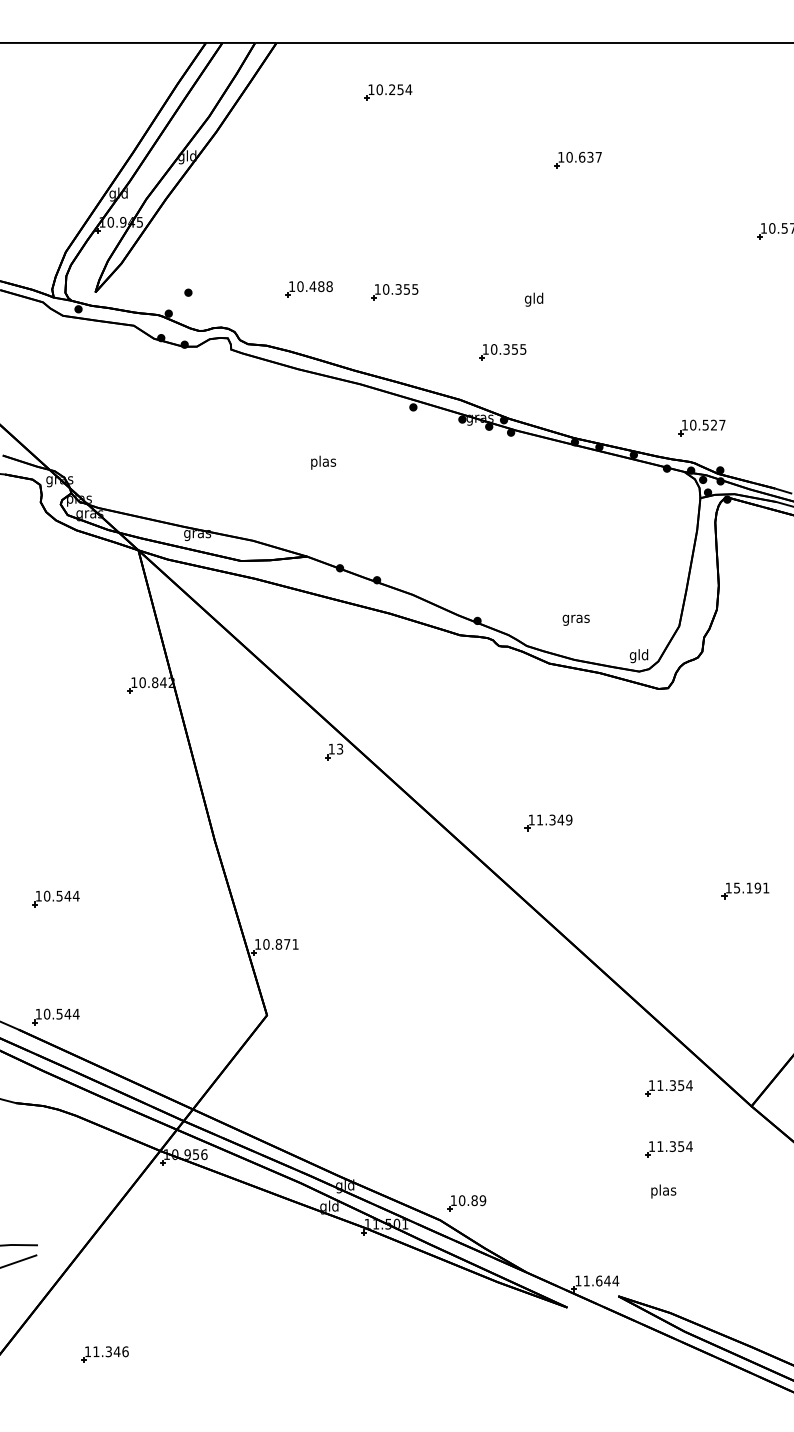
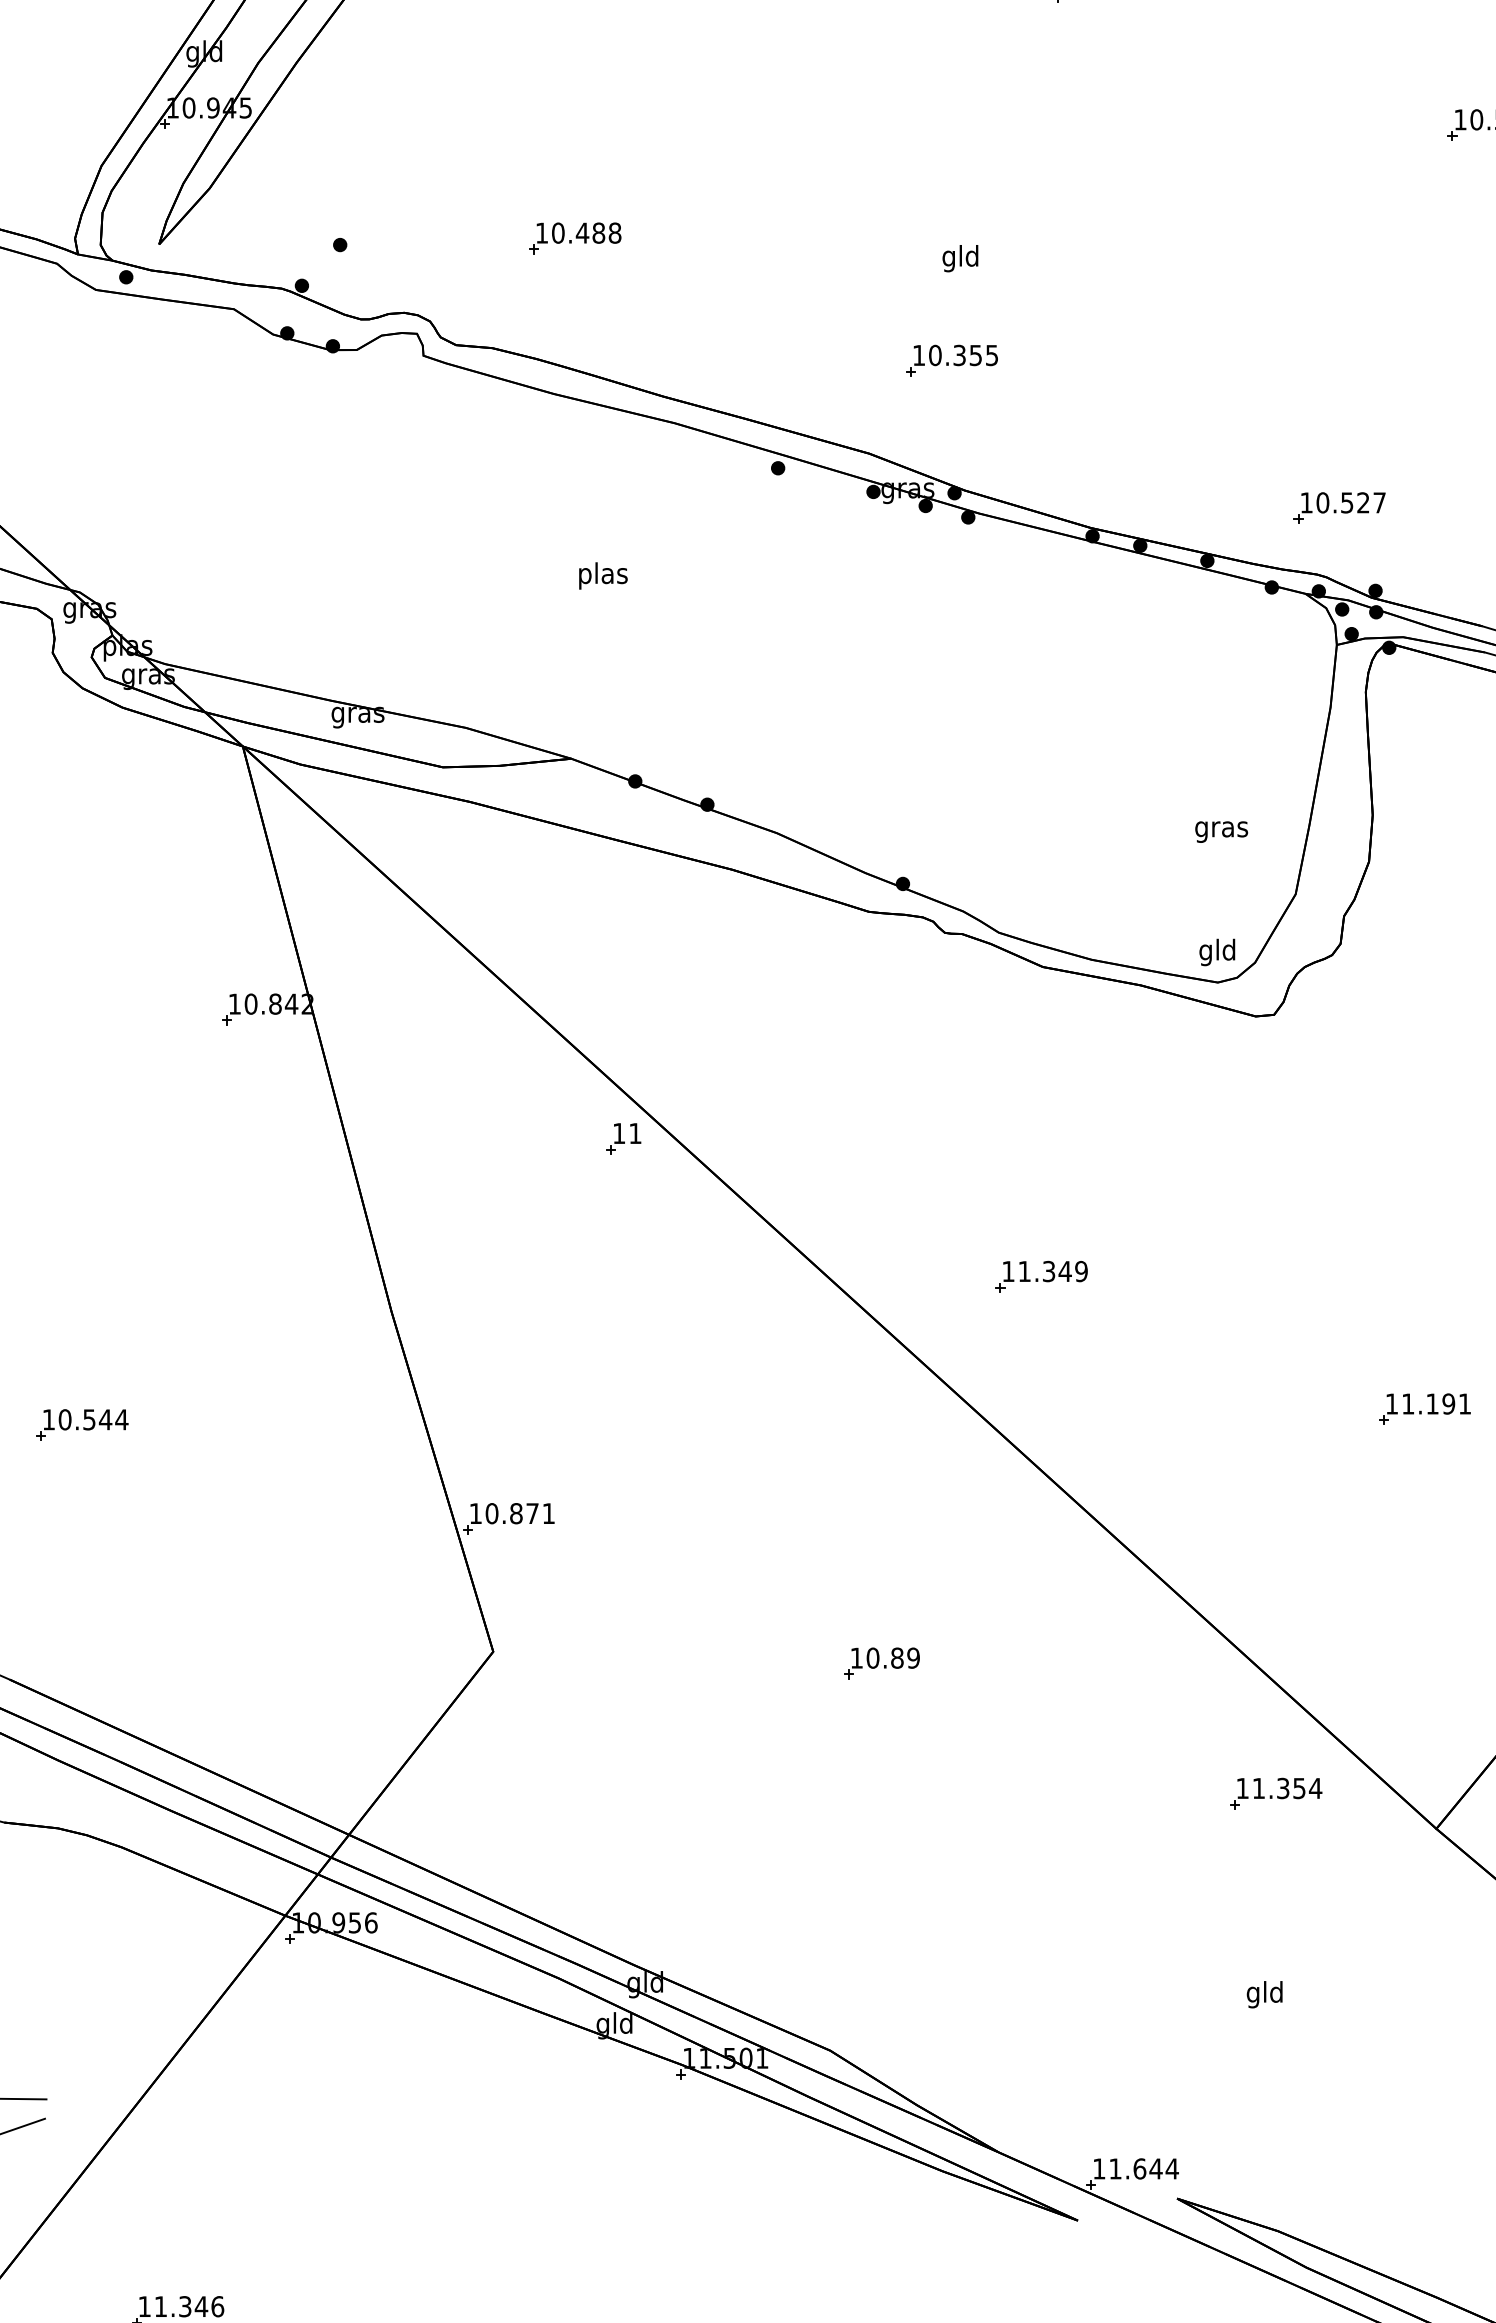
part: (394, 292) -> (741, 244), removed
text: (533, 299) -> (959, 258), moved
text: (575, 619) -> (1220, 830), moved
text: (340, 748) -> (636, 1132), 13 -> 11
text: (737, 887) -> (1409, 1402), 15.191 -> 11.191
part: (55, 1016) -> (81, 1653), removed
part: (668, 1149) -> (1274, 1912), removed
text: (663, 1191) -> (1265, 1994), plas -> gld
part: (466, 1203) -> (881, 1663), moved

